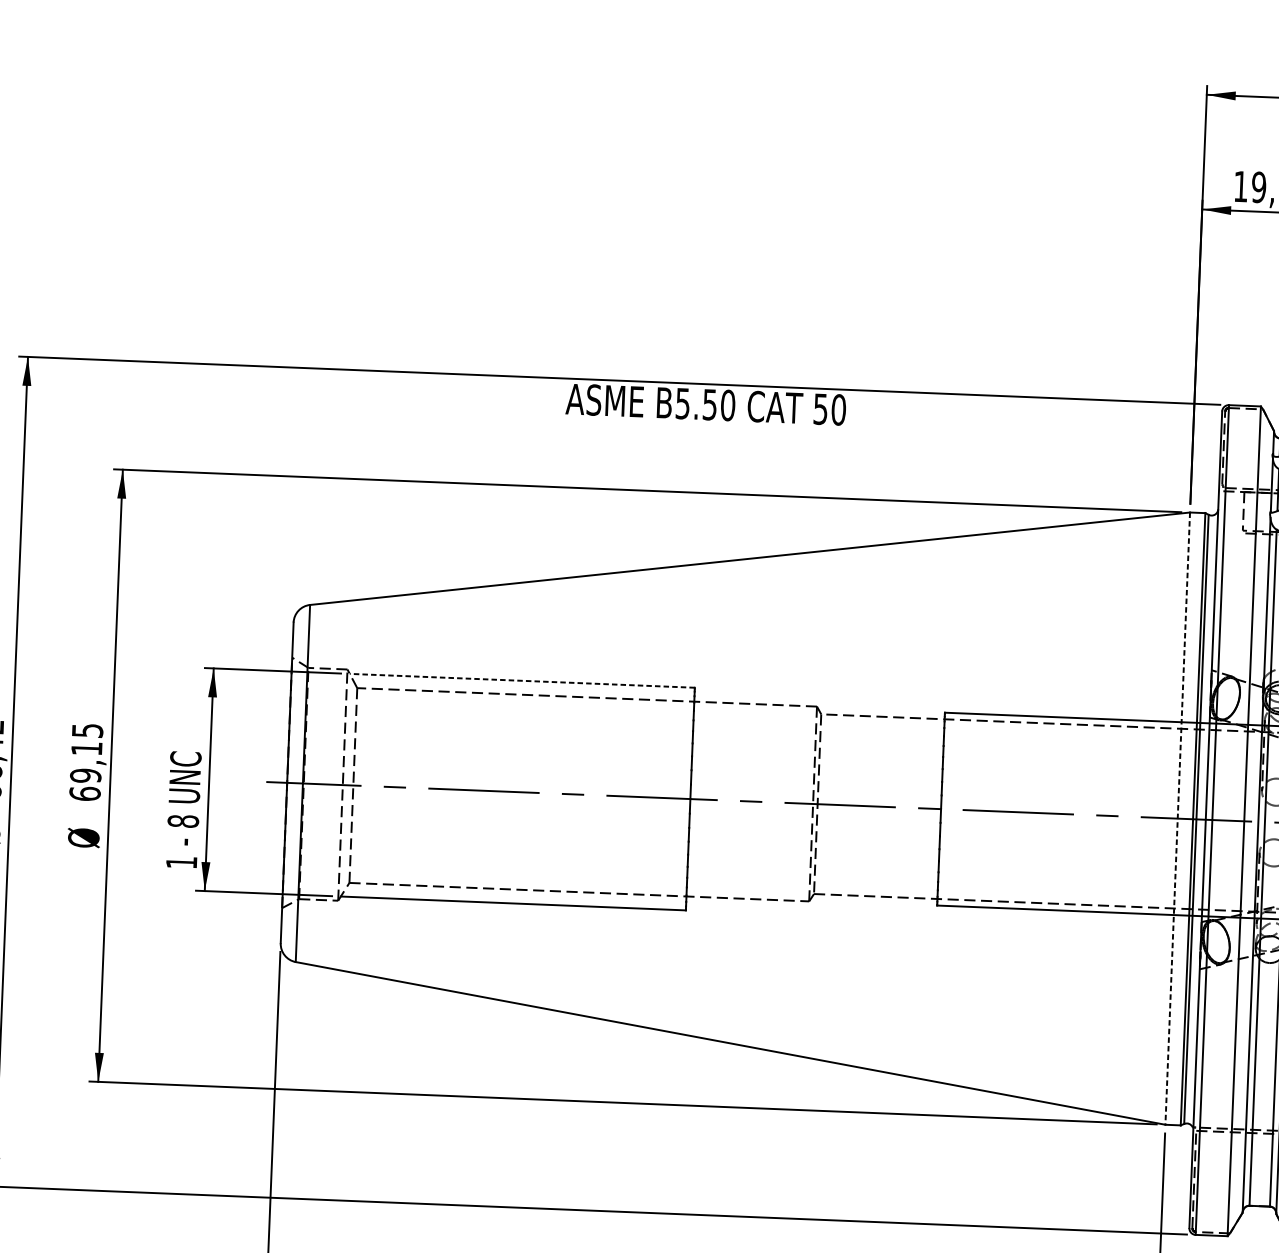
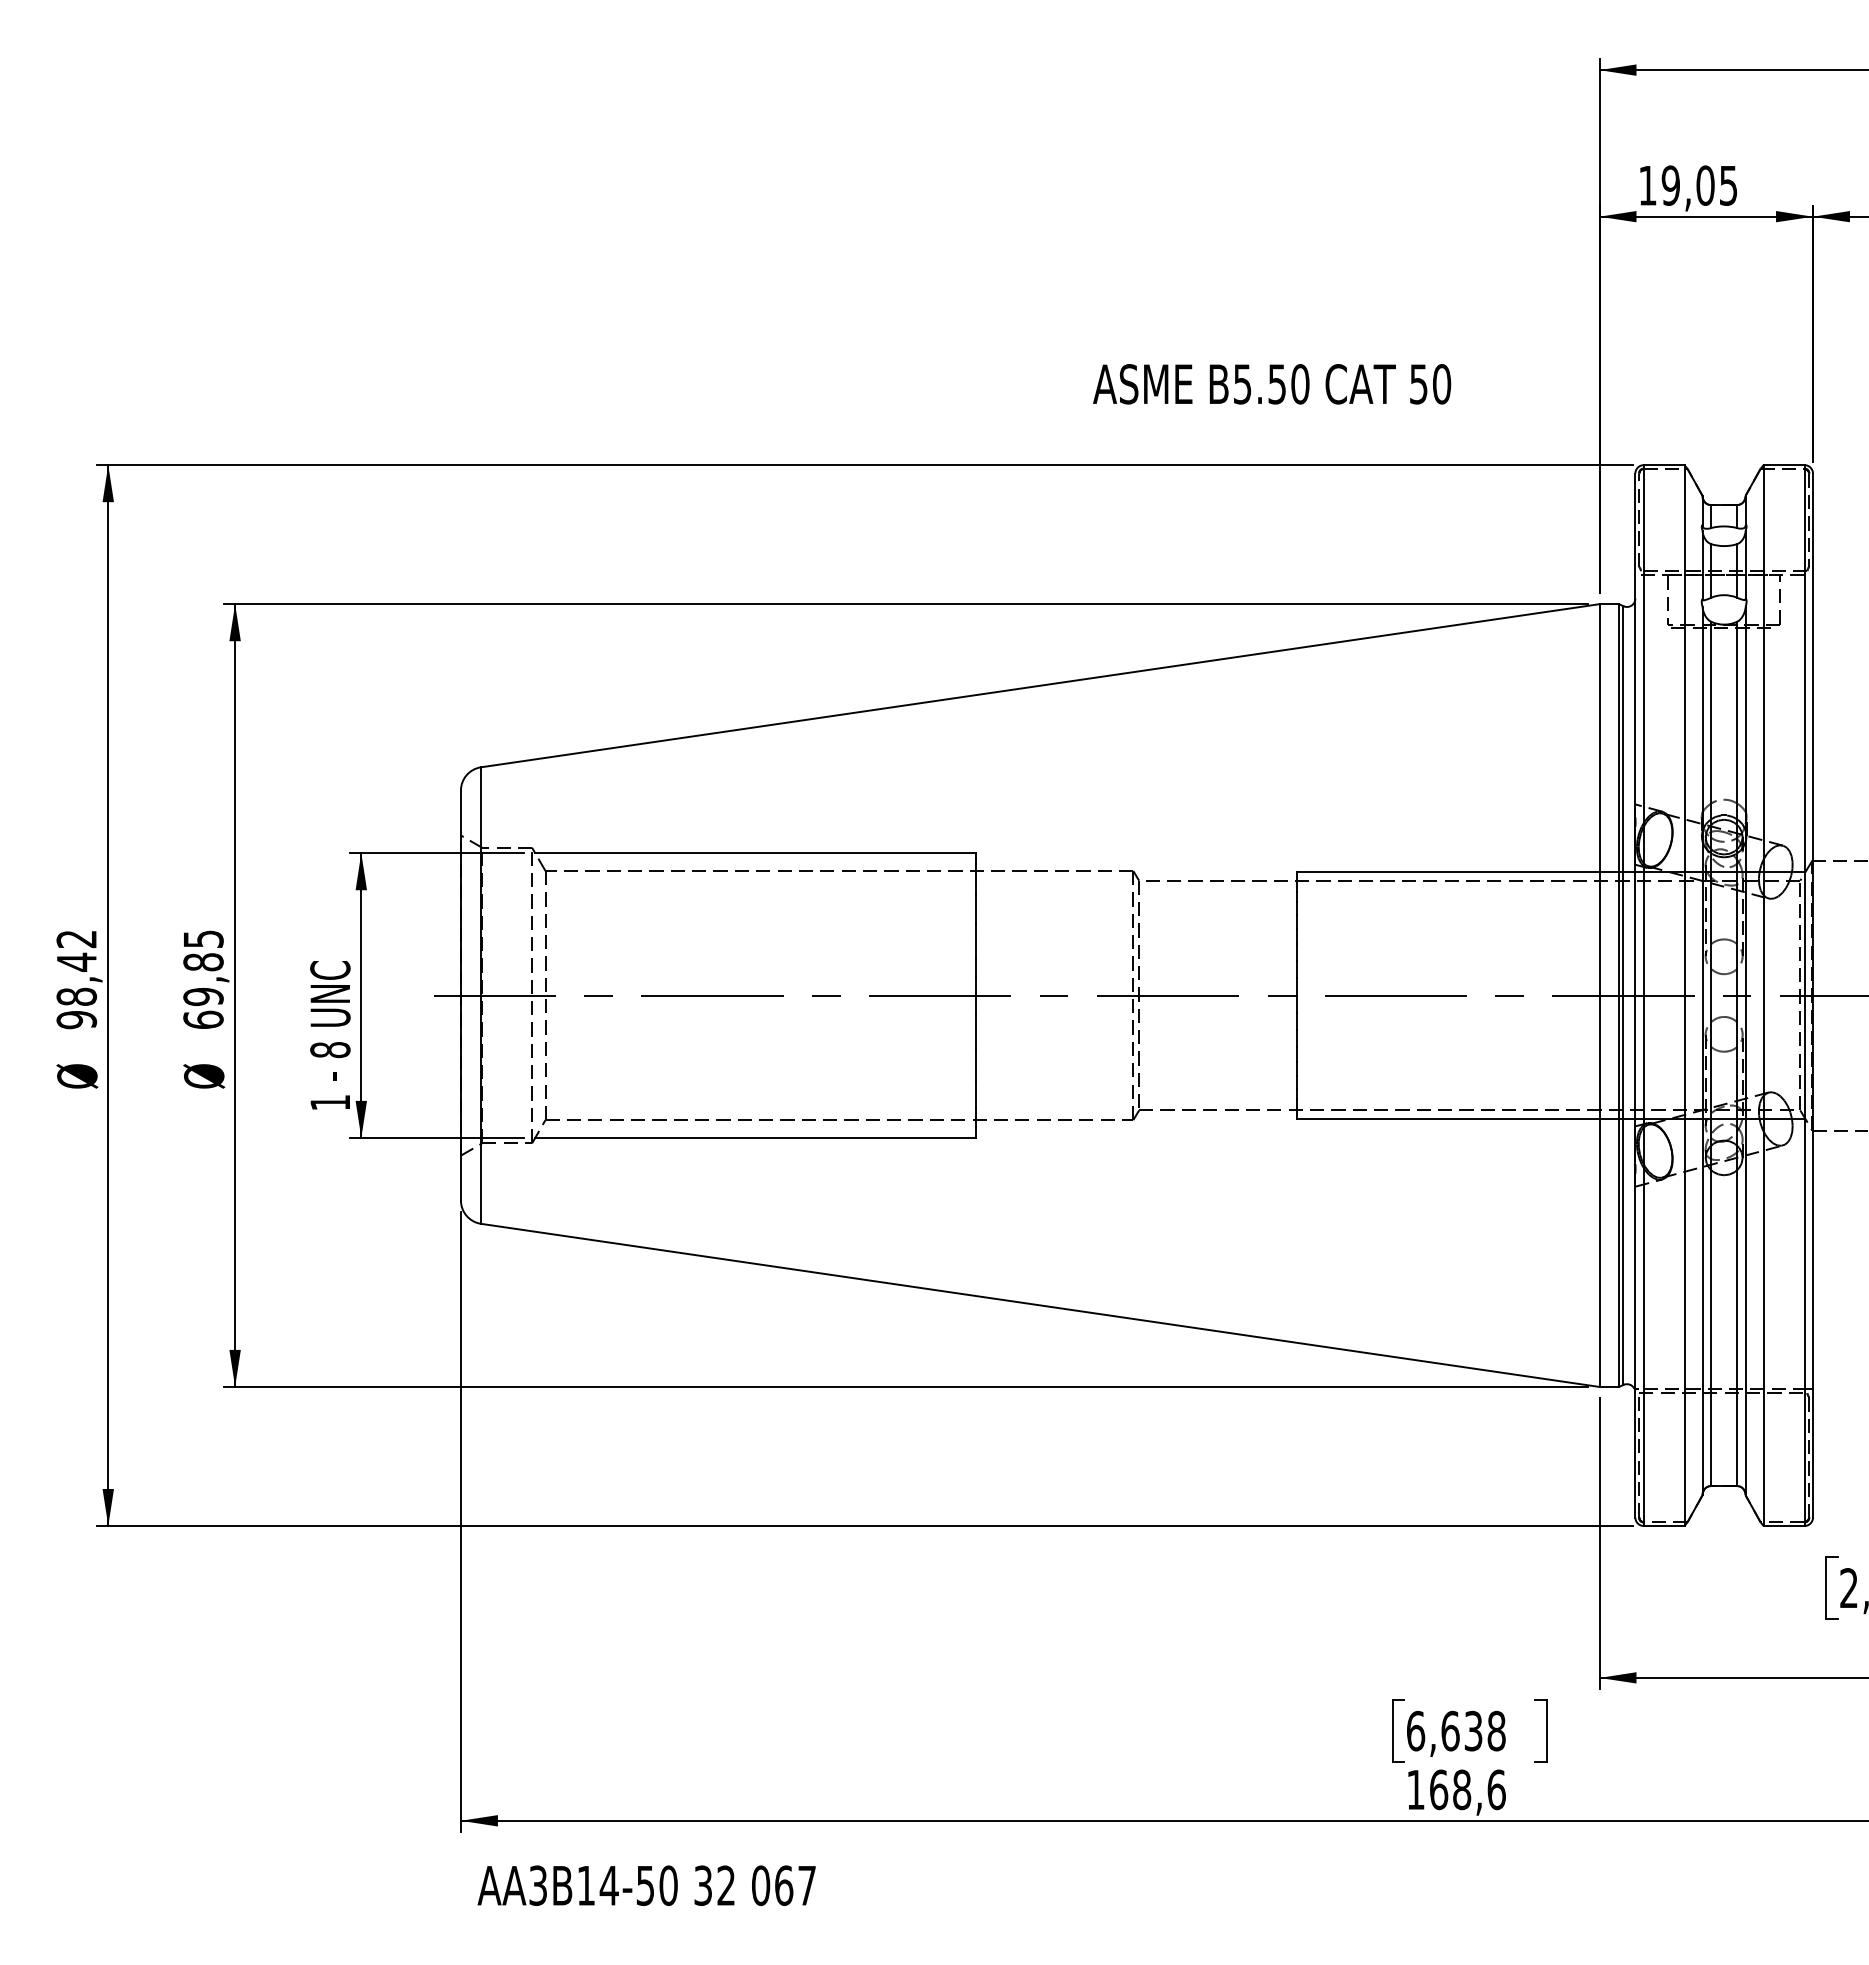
text: (706, 404) -> (1272, 384), moved
line: (522, 681) -> (755, 853), dashed -> solid
text: (86, 748) -> (203, 962), 69,15 -> 69,85
line: (1177, 819) -> (1599, 996), dashed -> solid

